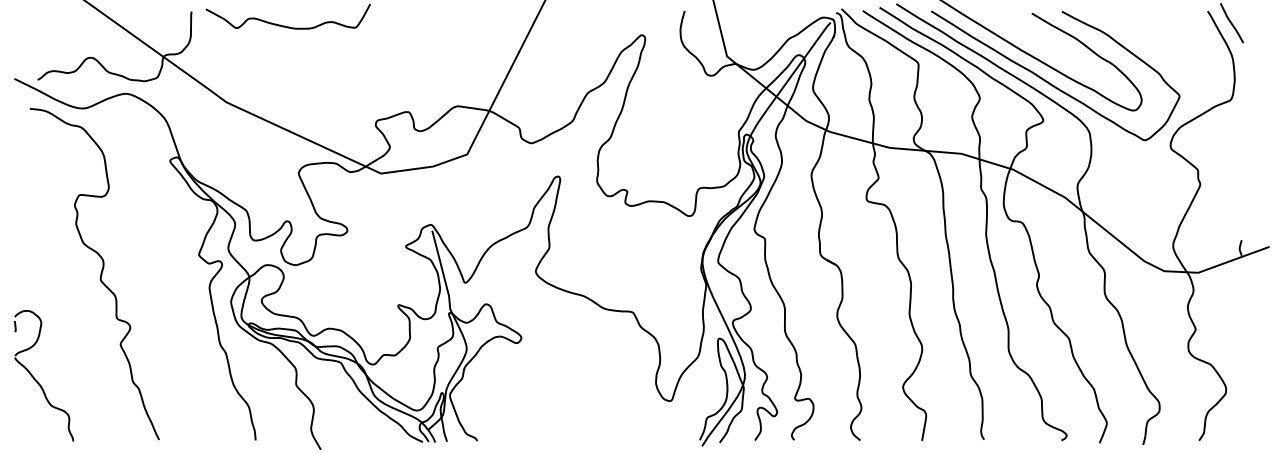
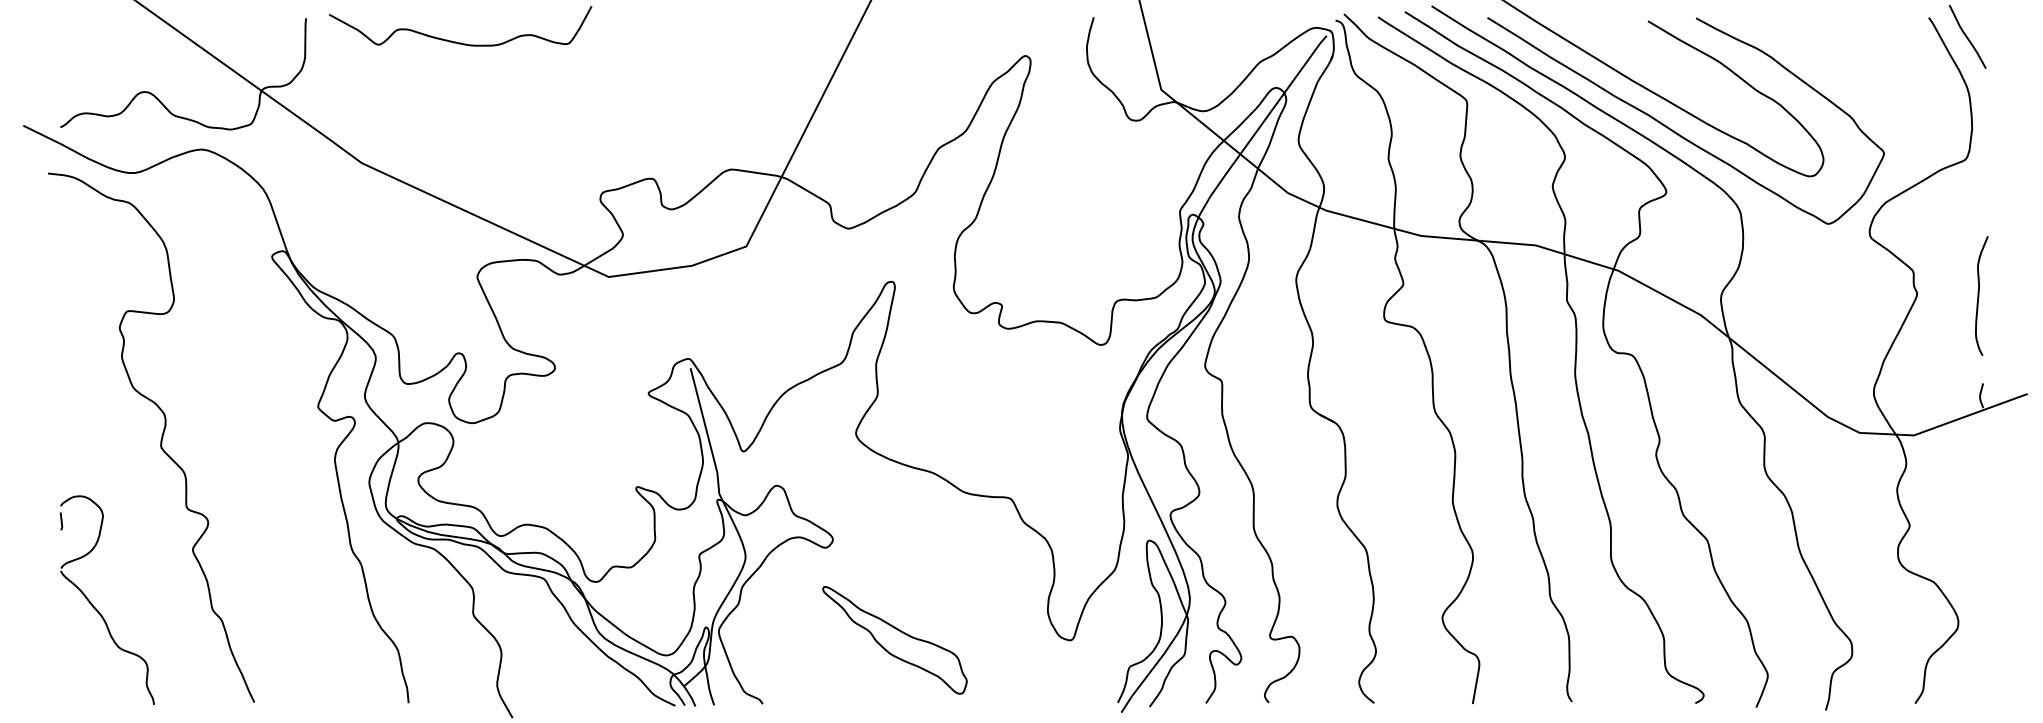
curve: (1239, 185) -> (1979, 296), added
part: (37, 380) -> (96, 607), moved
part: (560, 400) -> (895, 639), added

